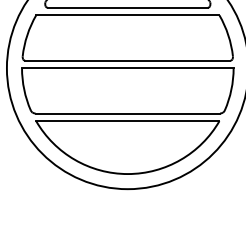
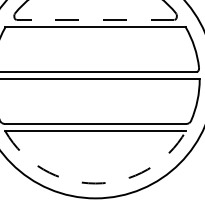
line: (127, 7) -> (95, 19), solid -> dashed
arc: (127, 174) -> (95, 183), solid -> dashed

